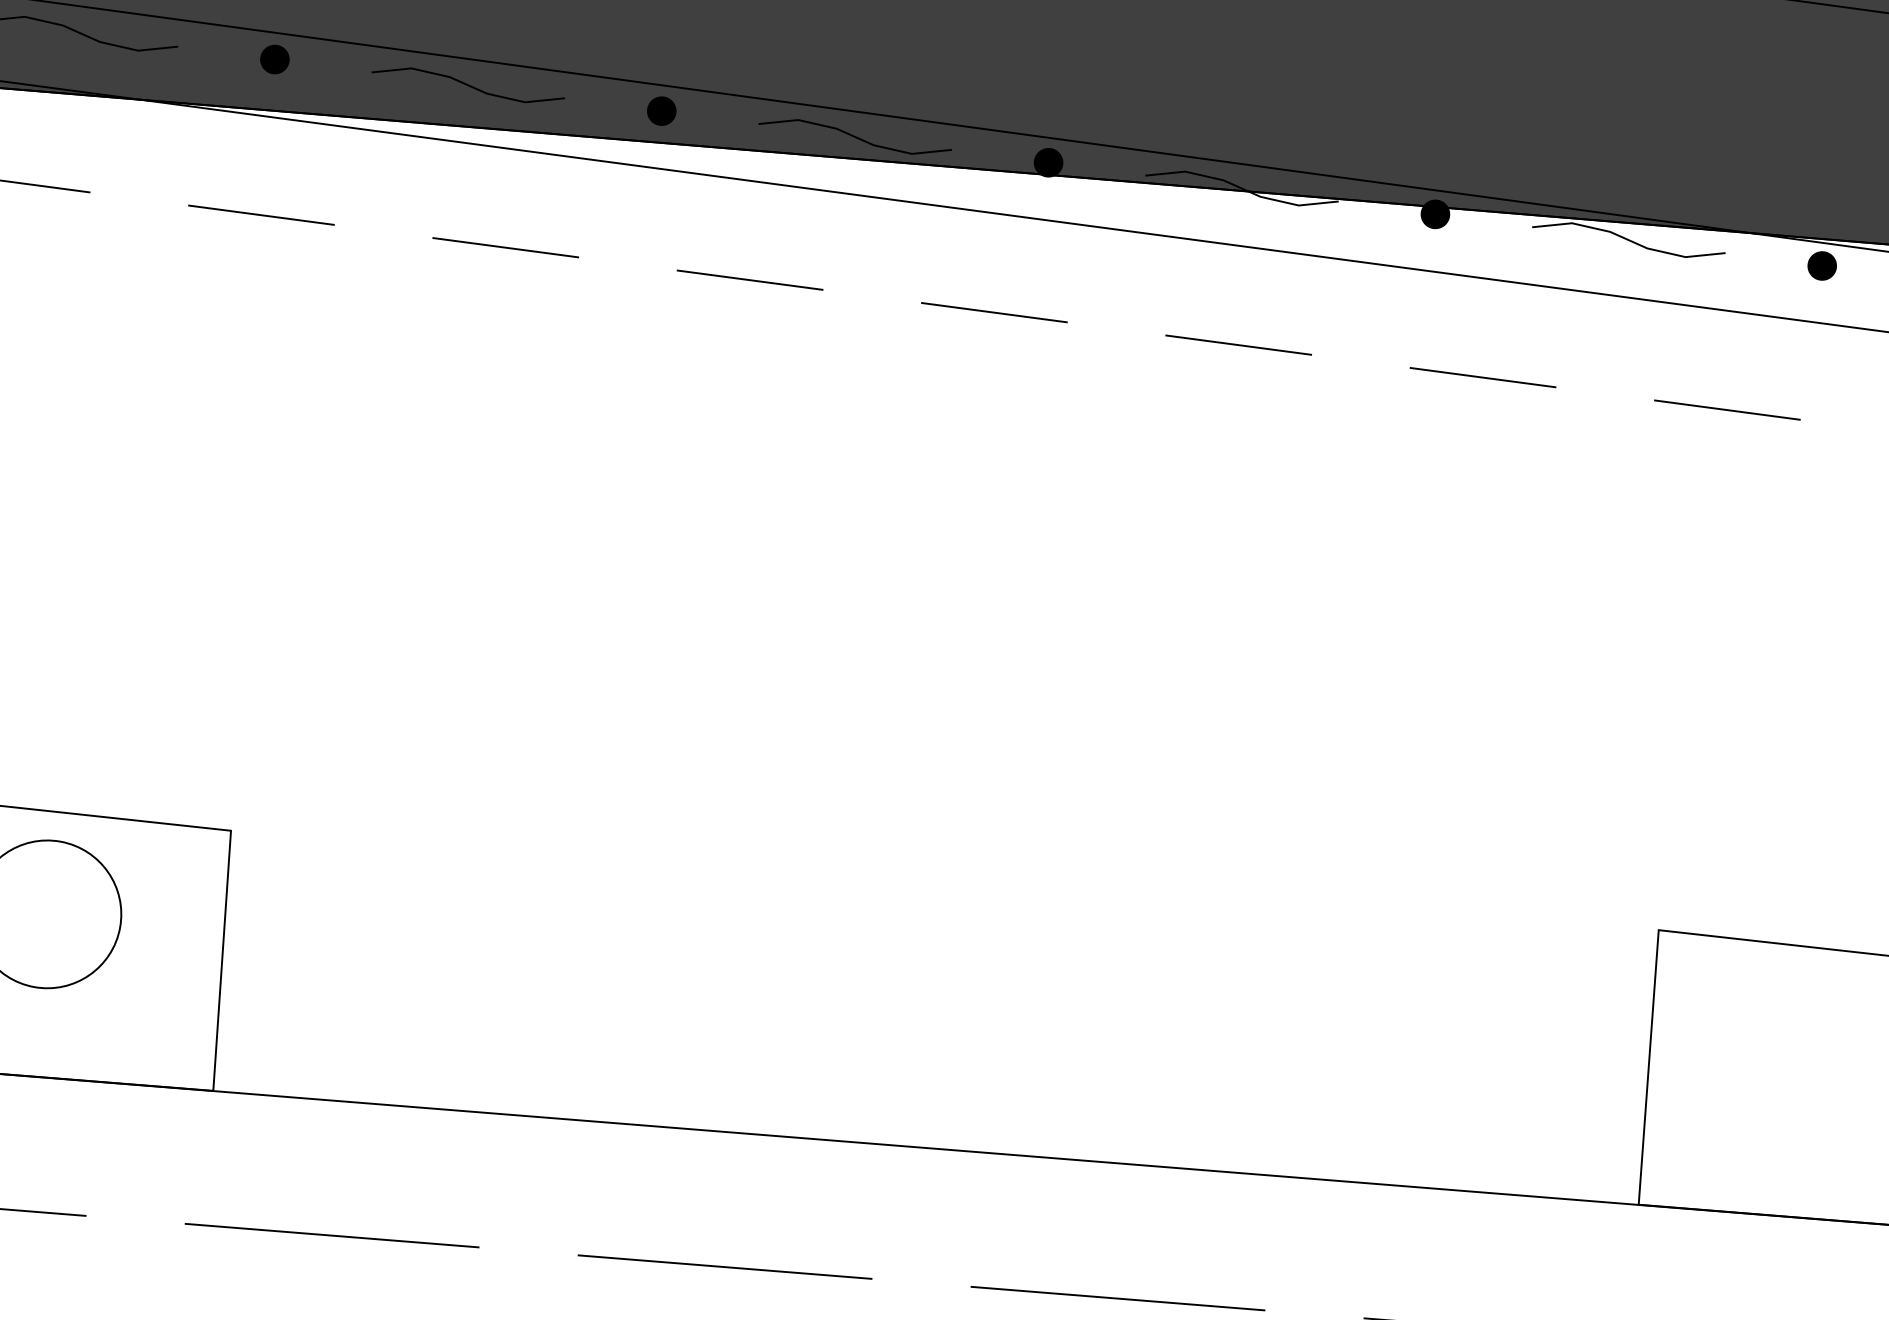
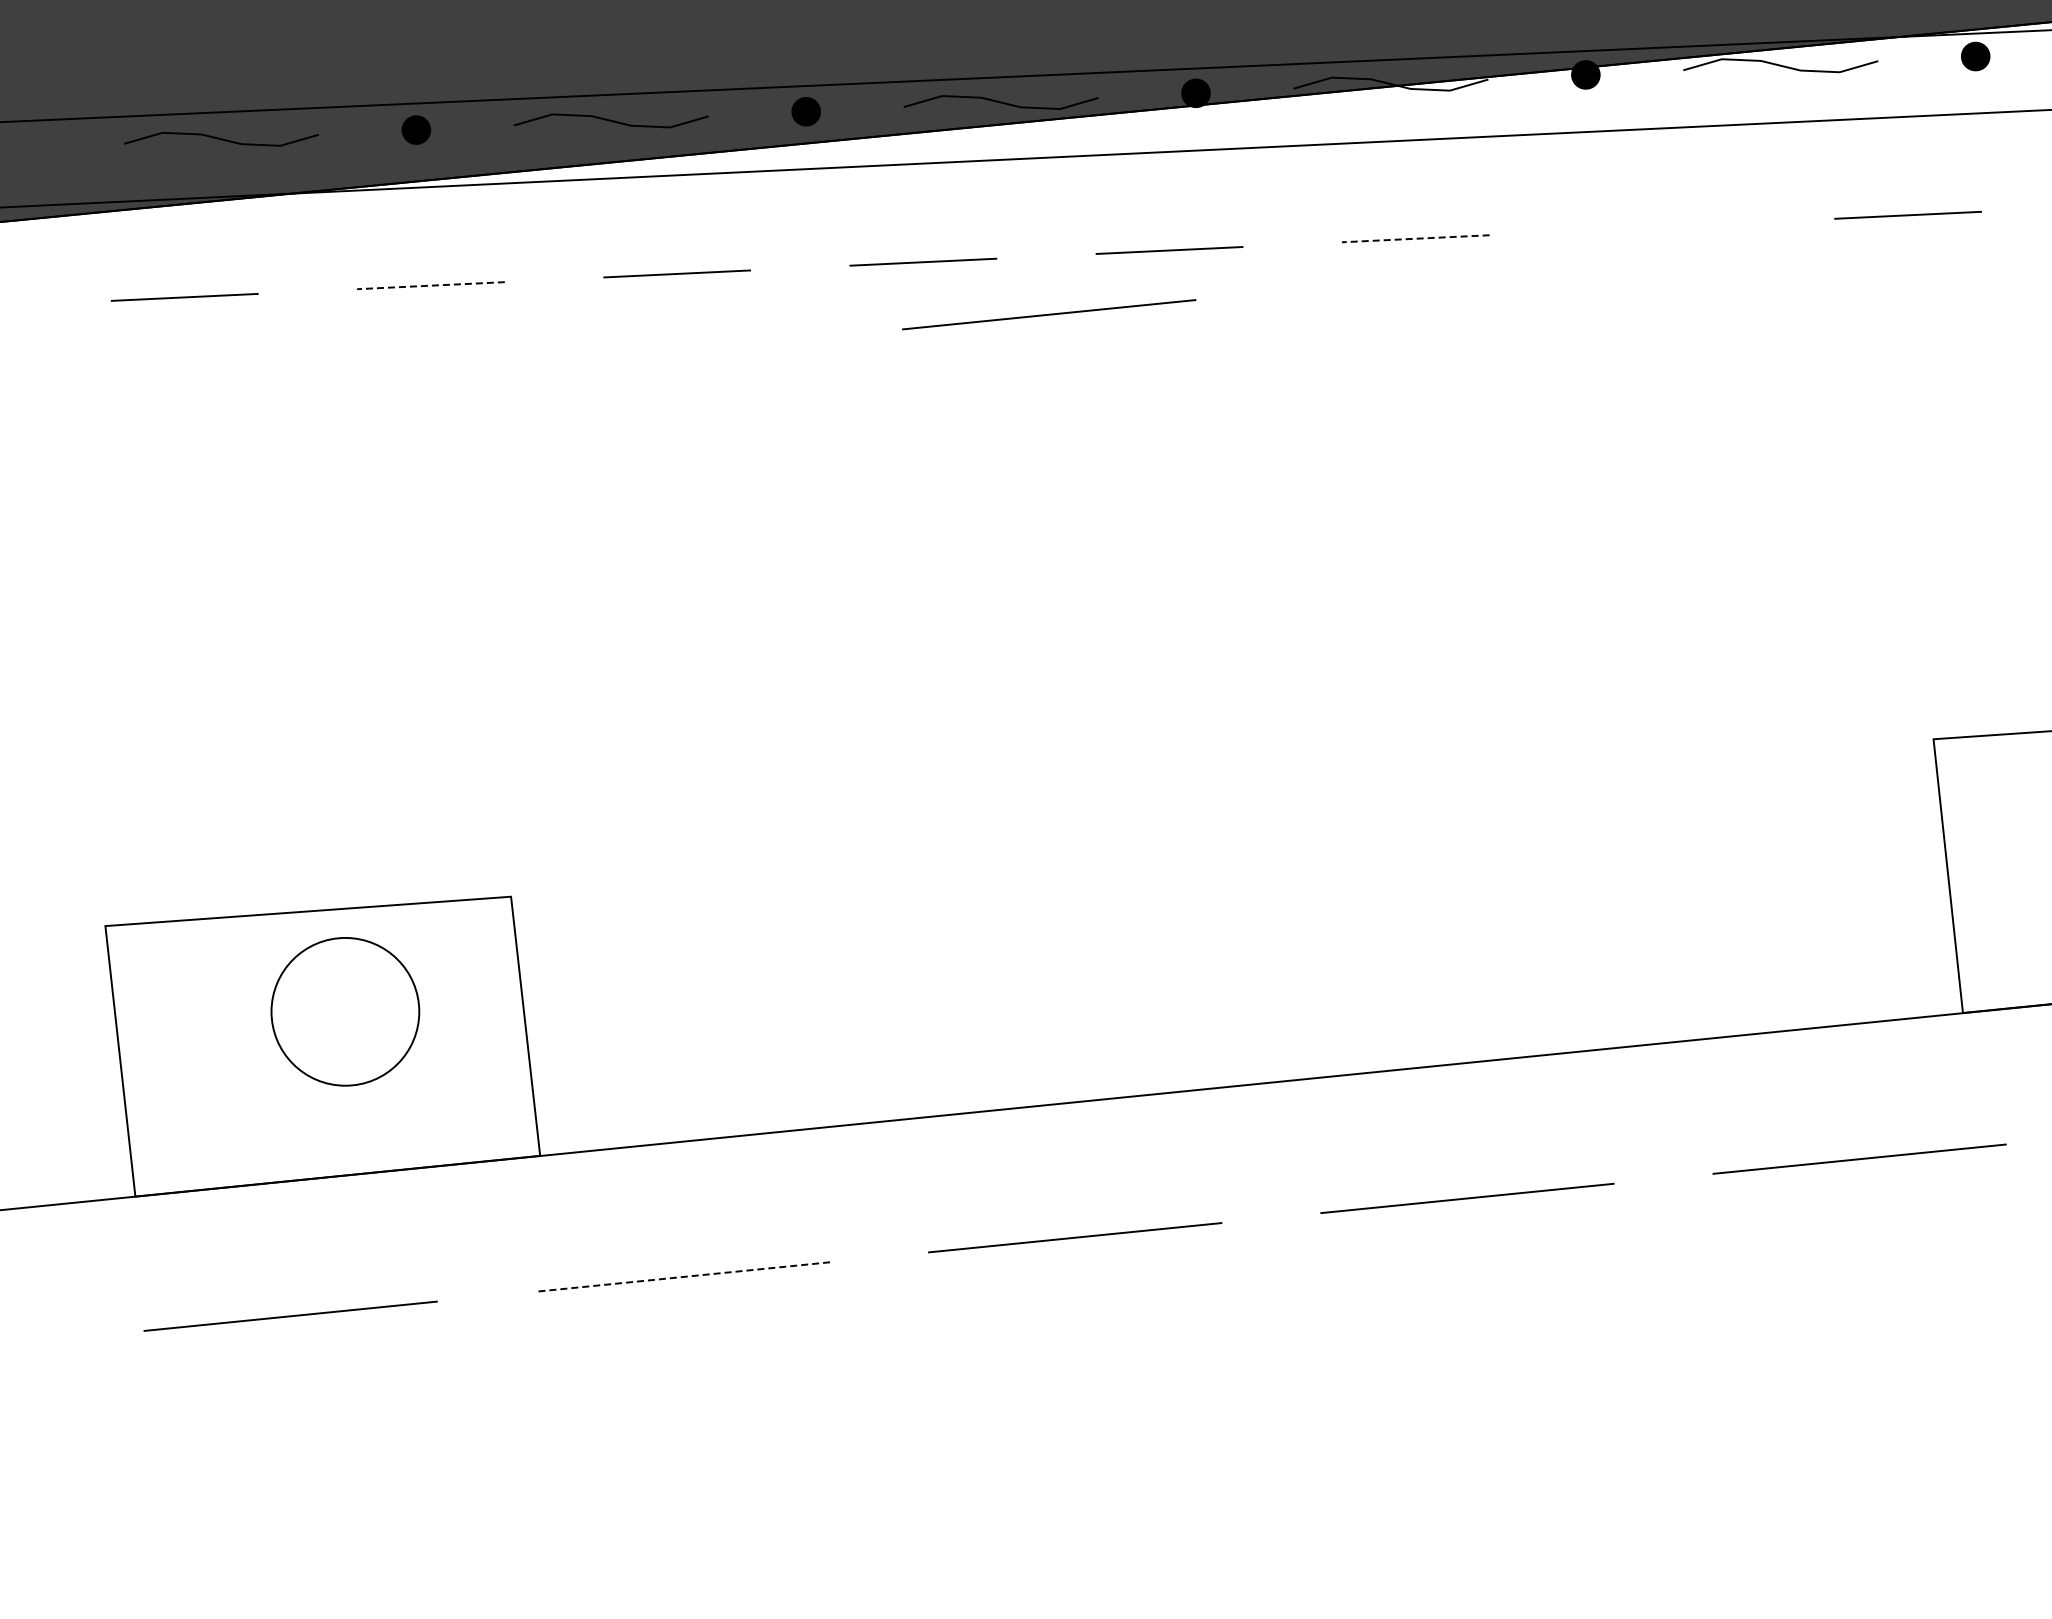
line: (261, 214) -> (430, 285), solid -> dashed
line: (1238, 344) -> (1415, 238), solid -> dashed
line: (864, 354) -> (1049, 314), added
line: (1482, 377) -> (1661, 226), removed
line: (331, 1236) -> (682, 1277), solid -> dashed

